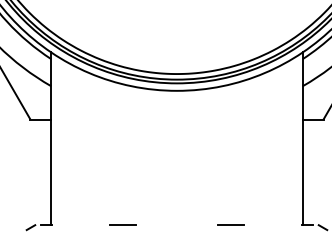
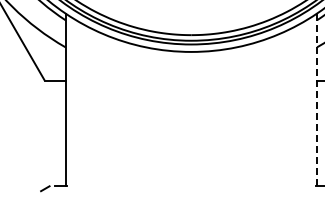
line: (302, 138) -> (316, 99), solid -> dashed
line: (122, 225) -> (136, 186), removed
line: (230, 225) -> (244, 186), removed

